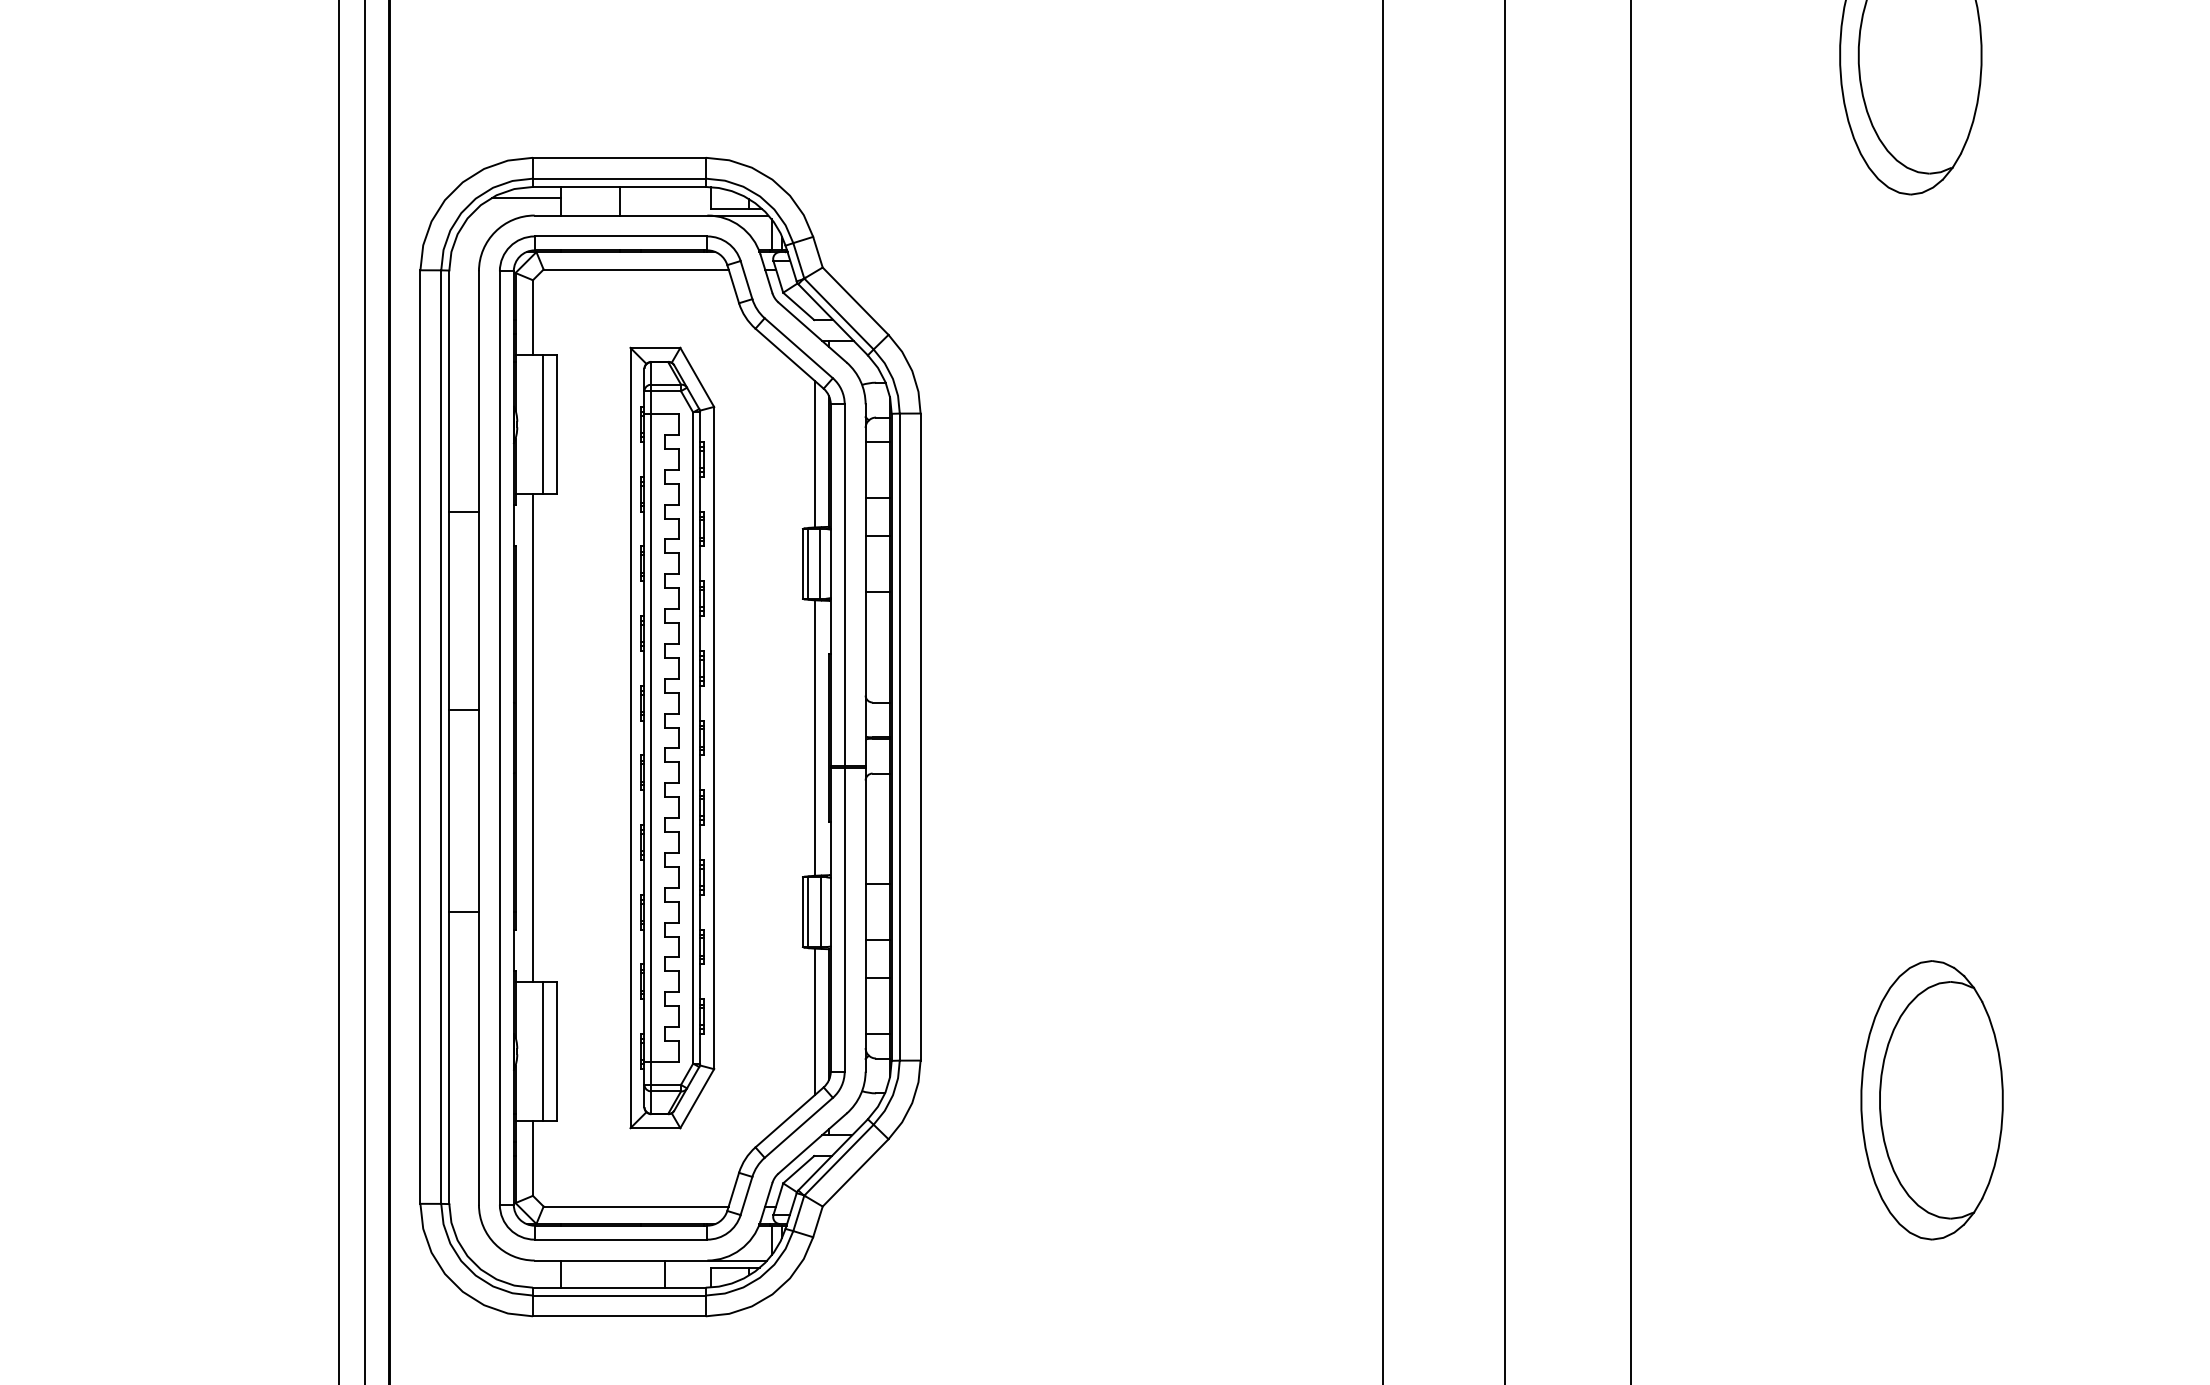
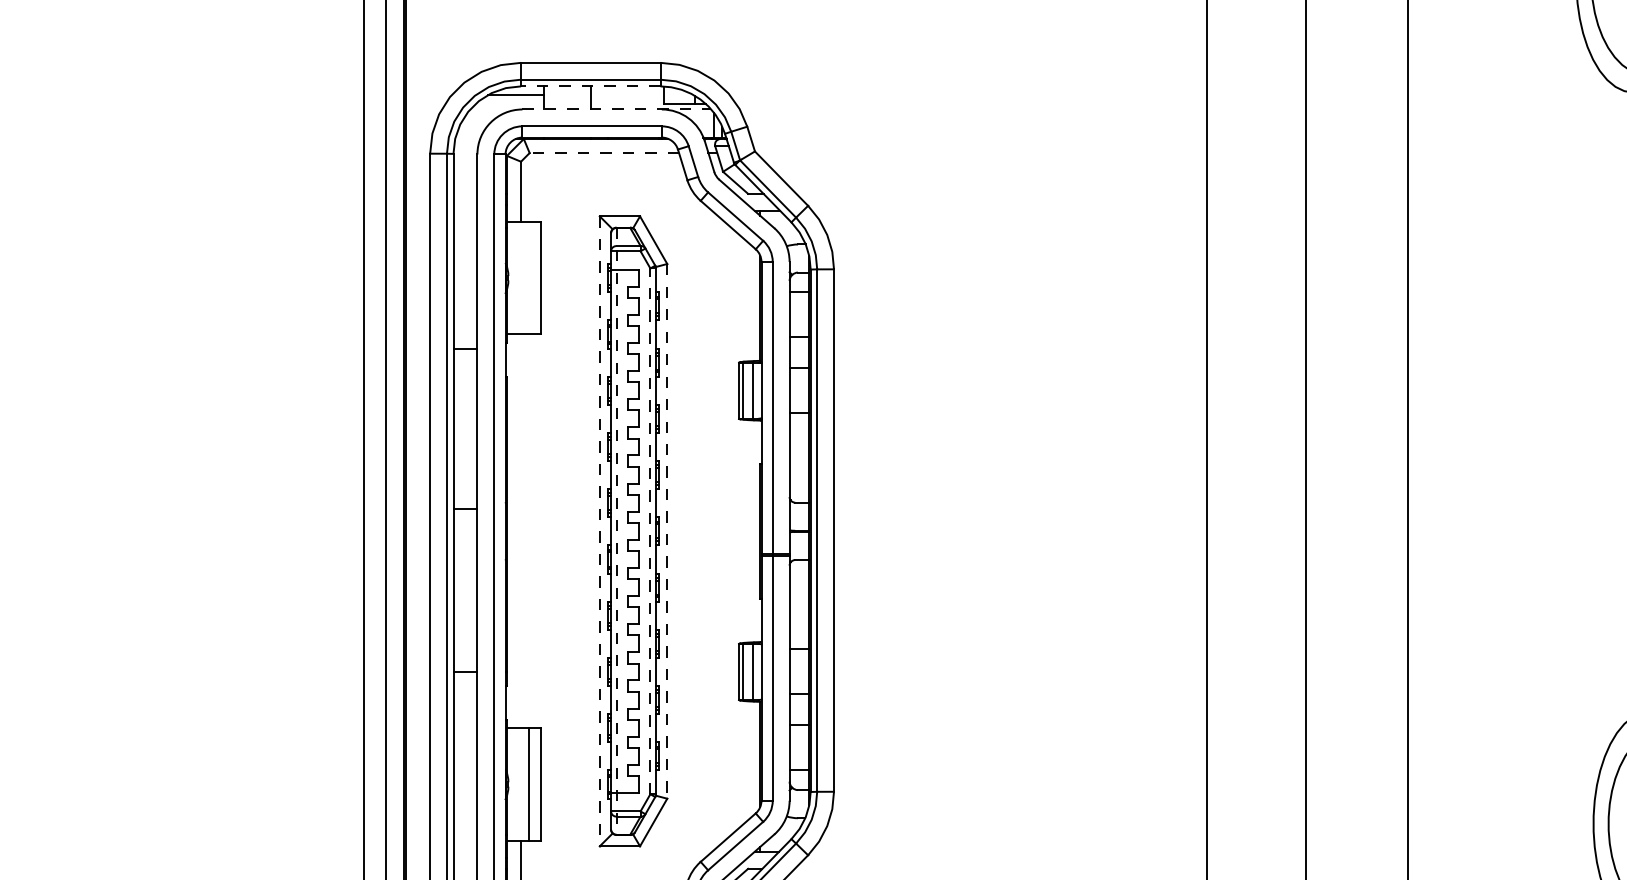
line: (618, 186) -> (590, 86), solid -> dashed
line: (651, 215) -> (616, 109), solid -> dashed
line: (636, 269) -> (604, 153), solid -> dashed
line: (543, 424) -> (529, 278), removed
line: (815, 454) -> (749, 302), removed
line: (532, 737) -> (520, 530), removed
line: (815, 737) -> (749, 530), removed
line: (630, 738) -> (599, 531), solid -> dashed
line: (651, 738) -> (616, 531), solid -> dashed
line: (693, 738) -> (650, 531), solid -> dashed
line: (714, 738) -> (667, 531), solid -> dashed
line: (815, 1021) -> (749, 760), removed

